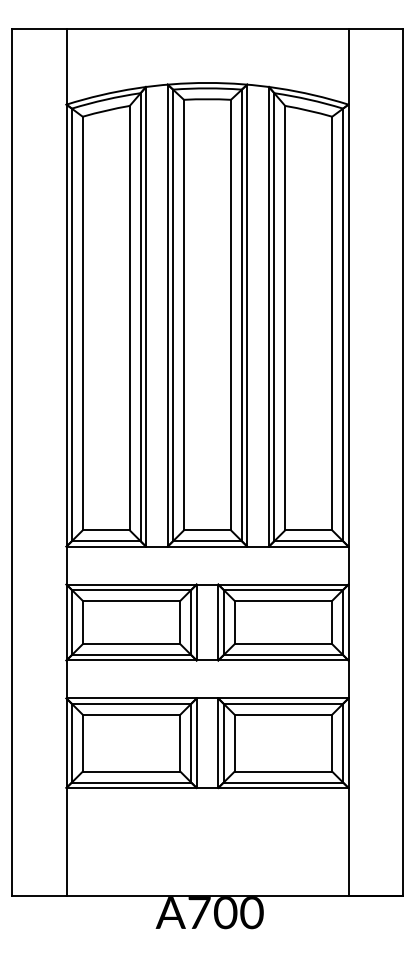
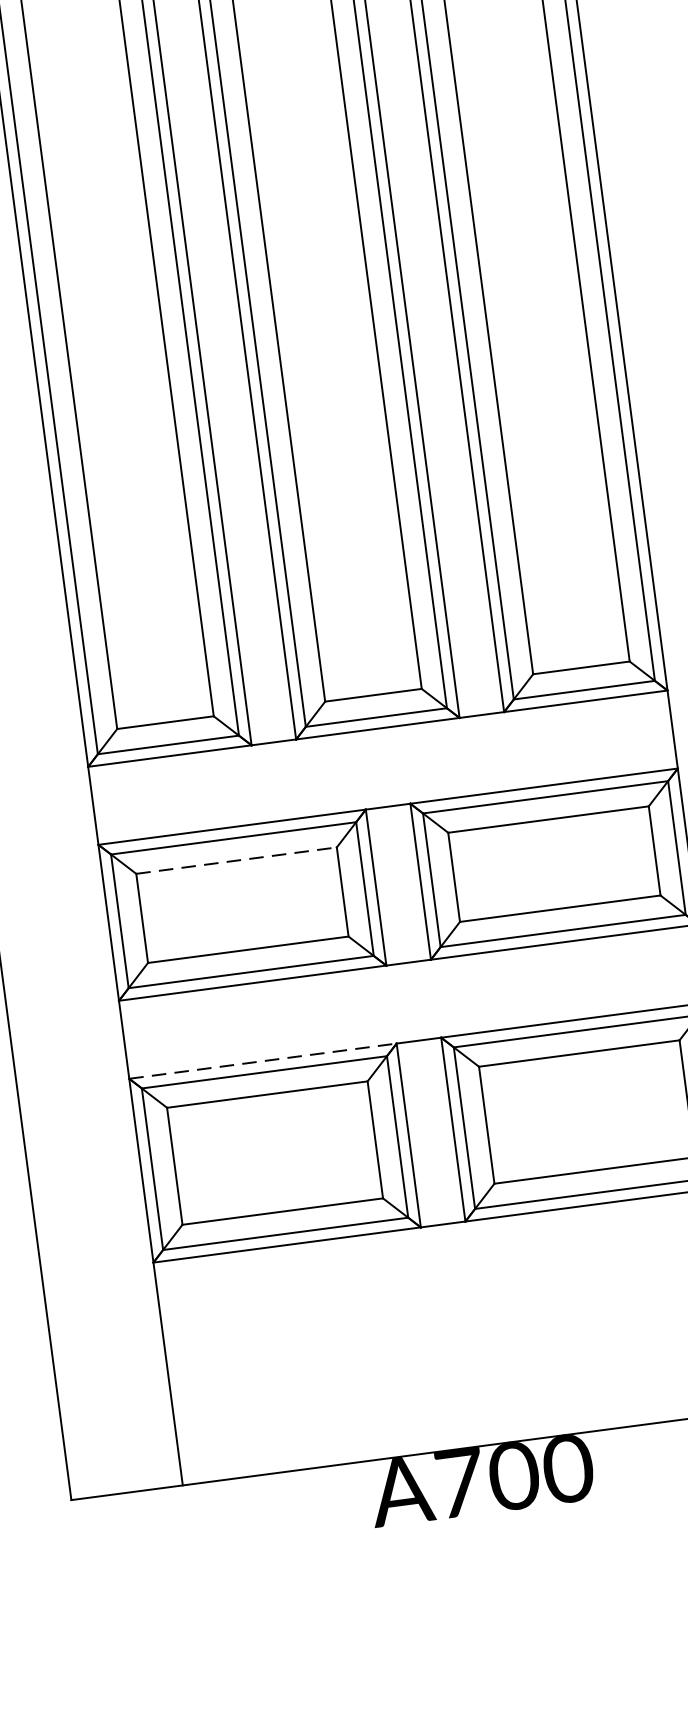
line: (131, 600) -> (236, 859), solid -> dashed
line: (132, 698) -> (264, 1061), solid -> dashed

